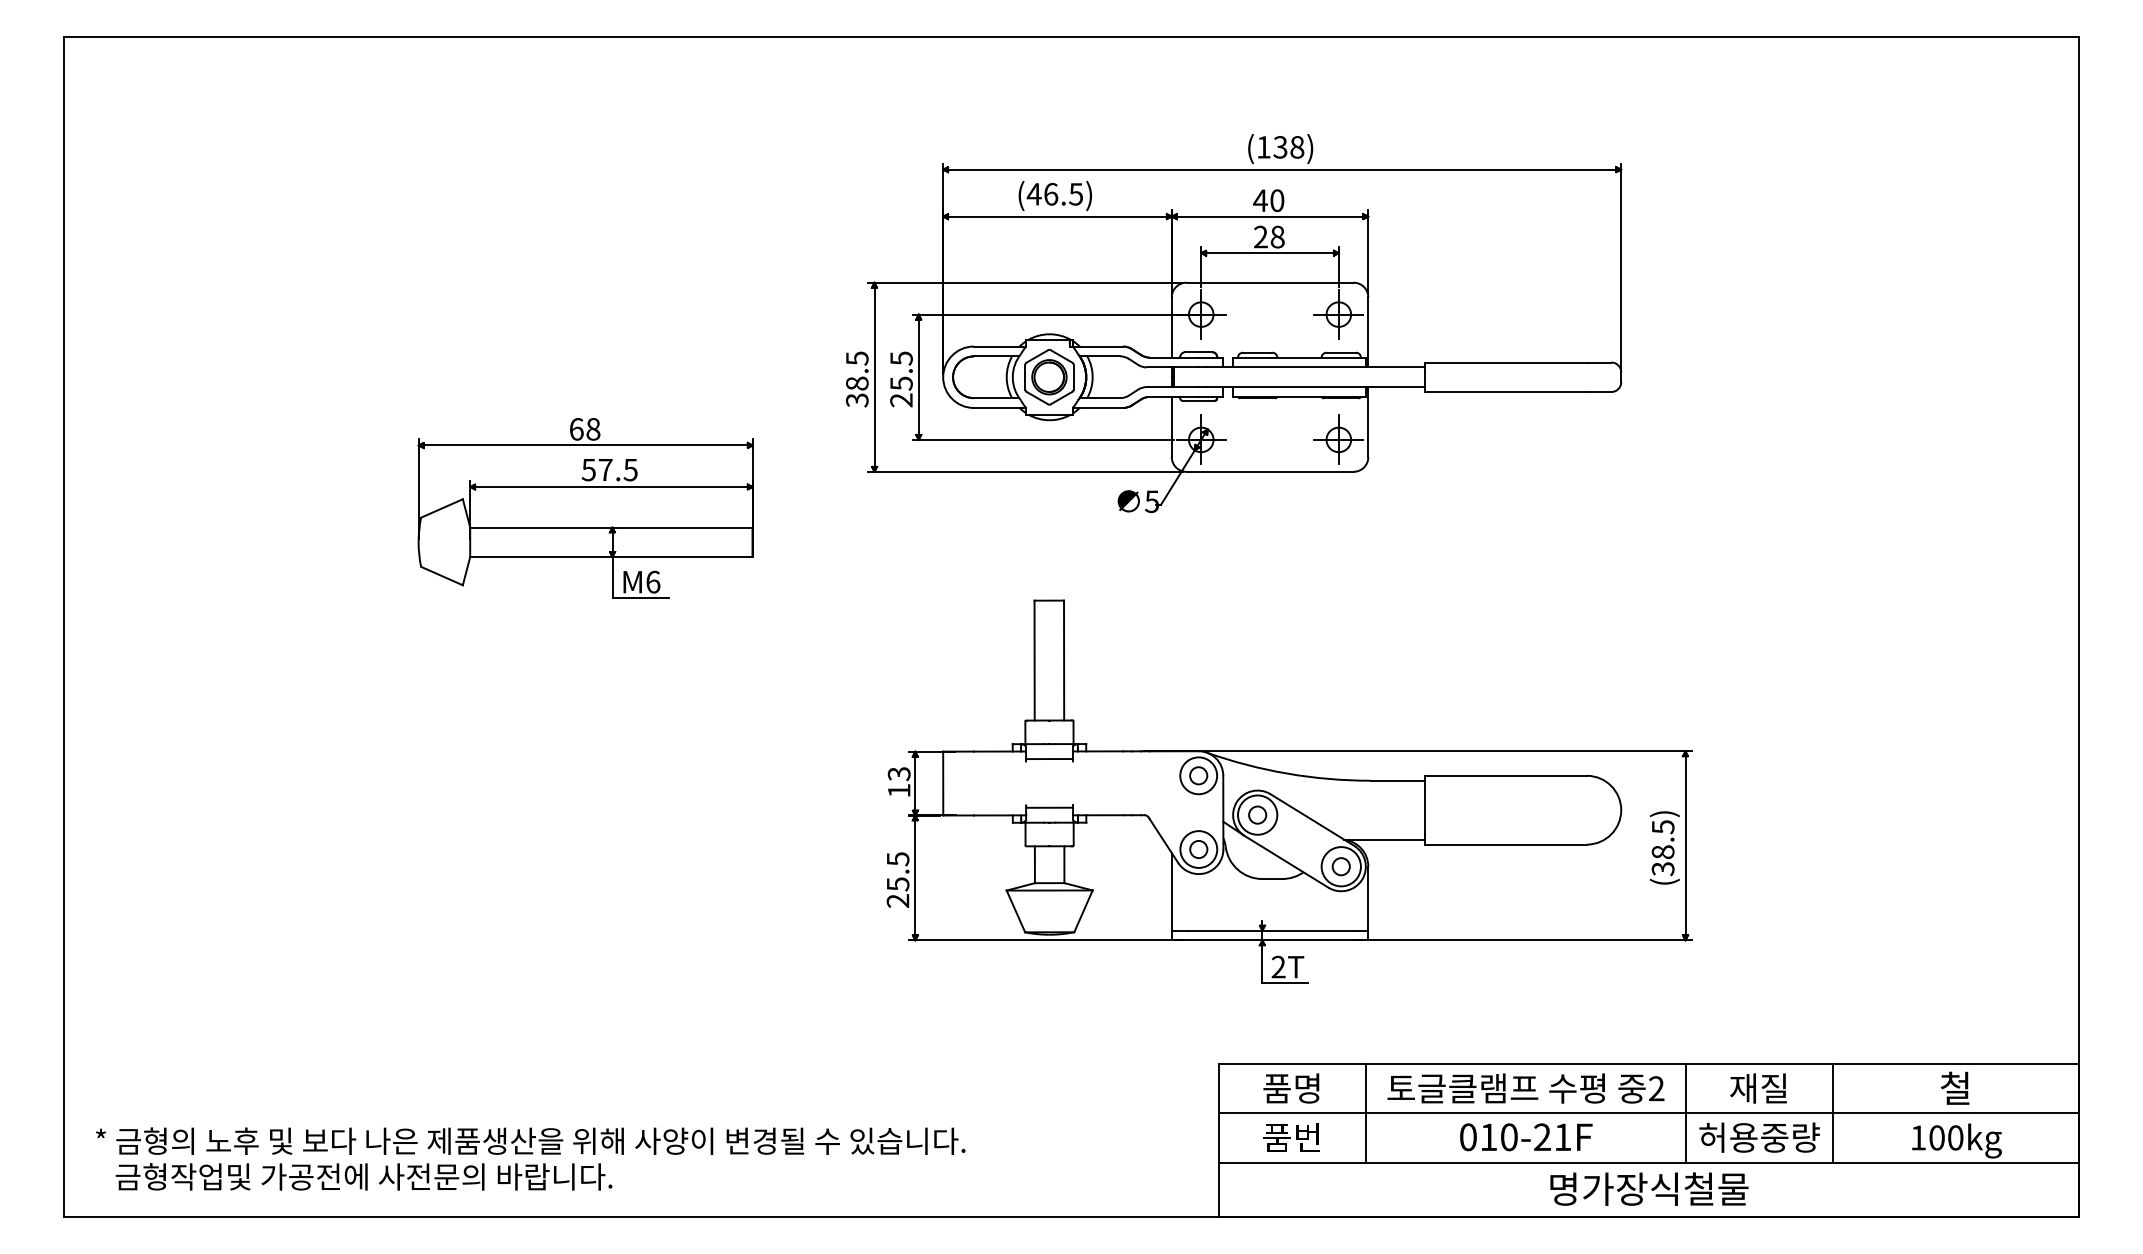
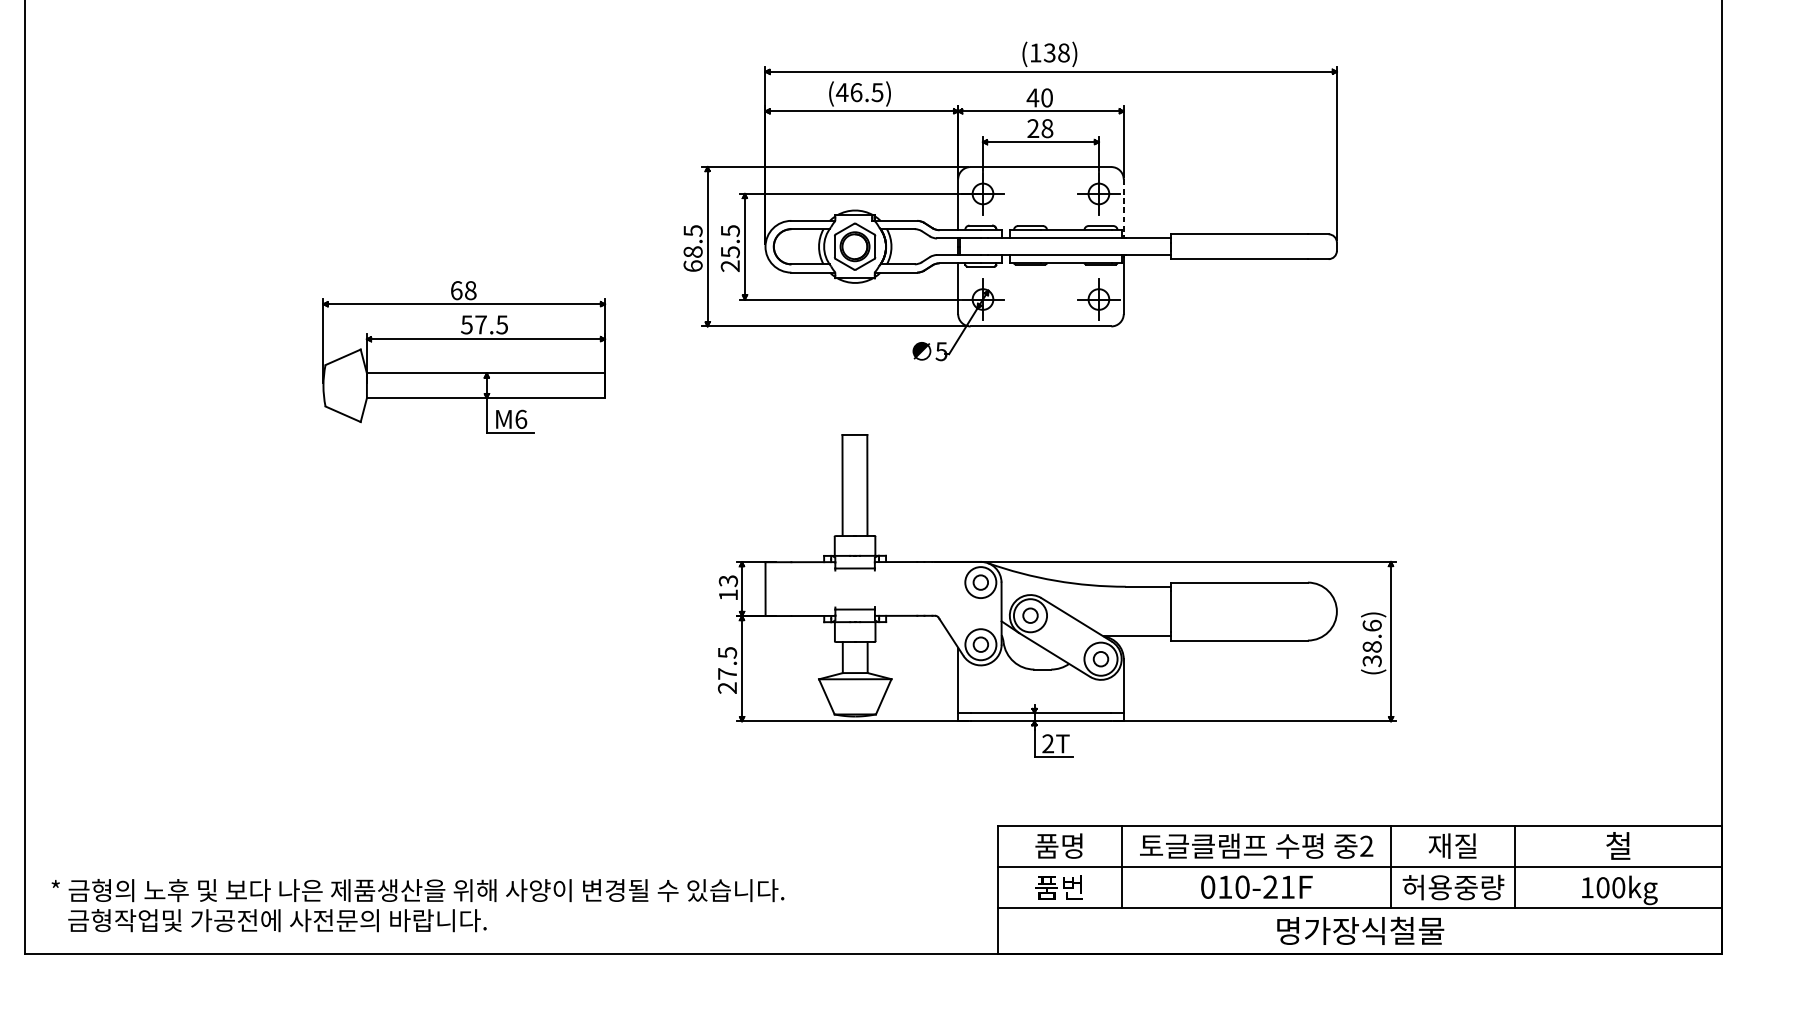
line: (1368, 331) -> (1123, 208), solid -> dashed
text: (857, 400) -> (693, 266), 38.5 -> 68.5
text: (1662, 827) -> (1371, 626), (38.5) -> (38.6)
text: (898, 884) -> (727, 674), 25.5 -> 27.5

